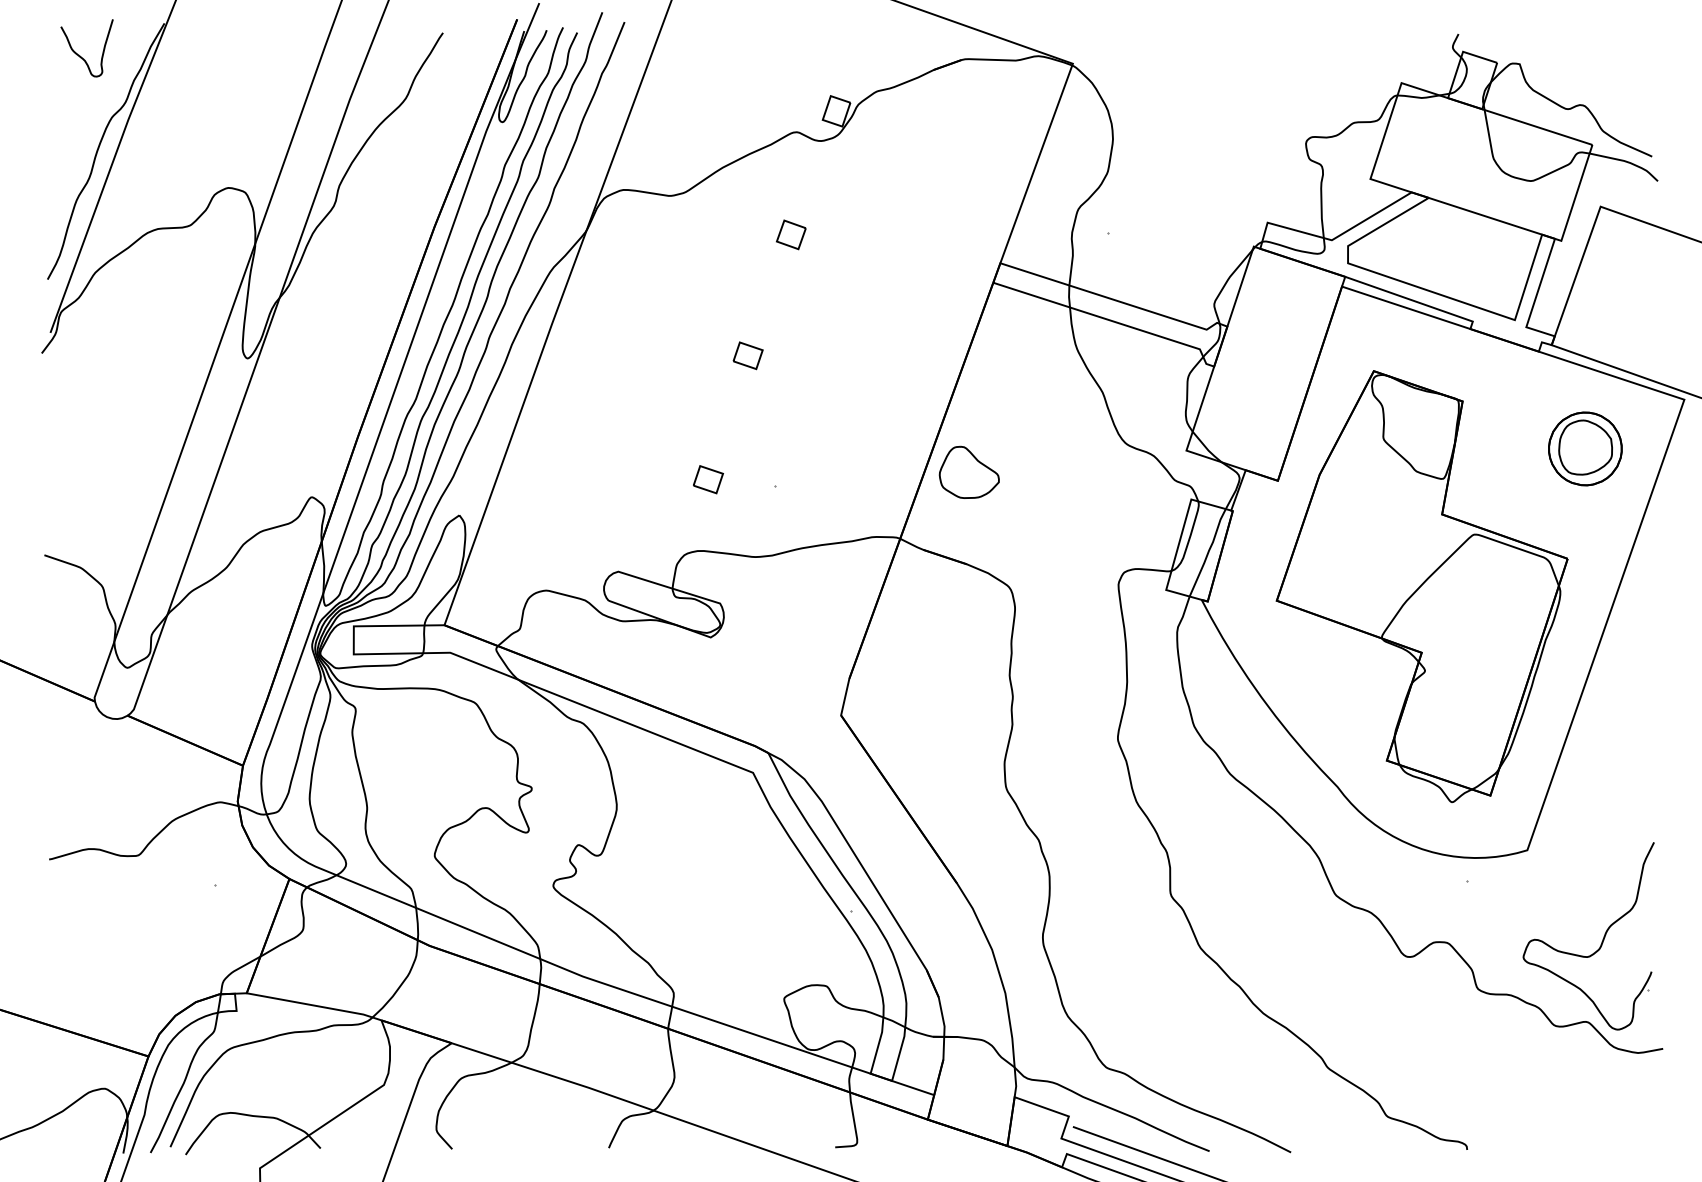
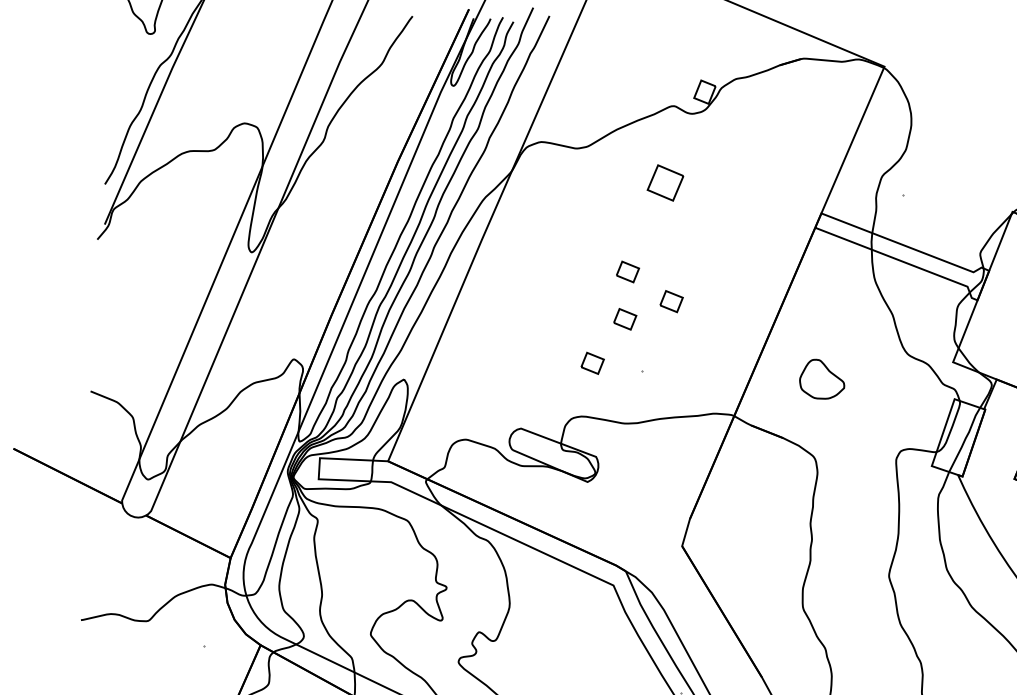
part: (791, 234) -> (665, 182), size x1.6
part: (808, 391) -> (671, 301), added
part: (747, 418) -> (624, 319), added
part: (968, 471) -> (821, 378), moved

